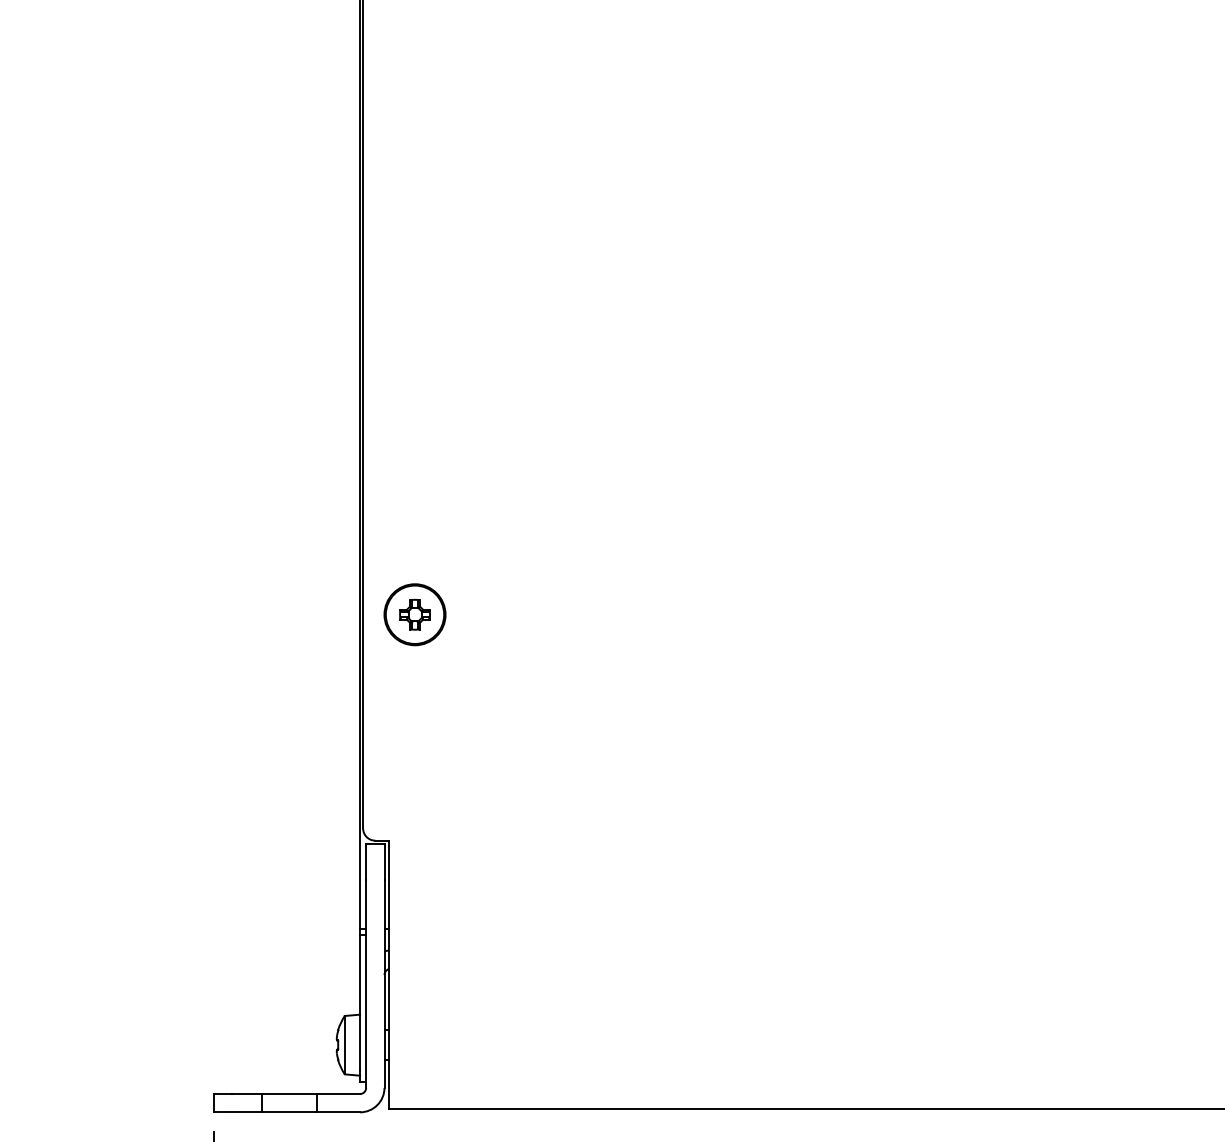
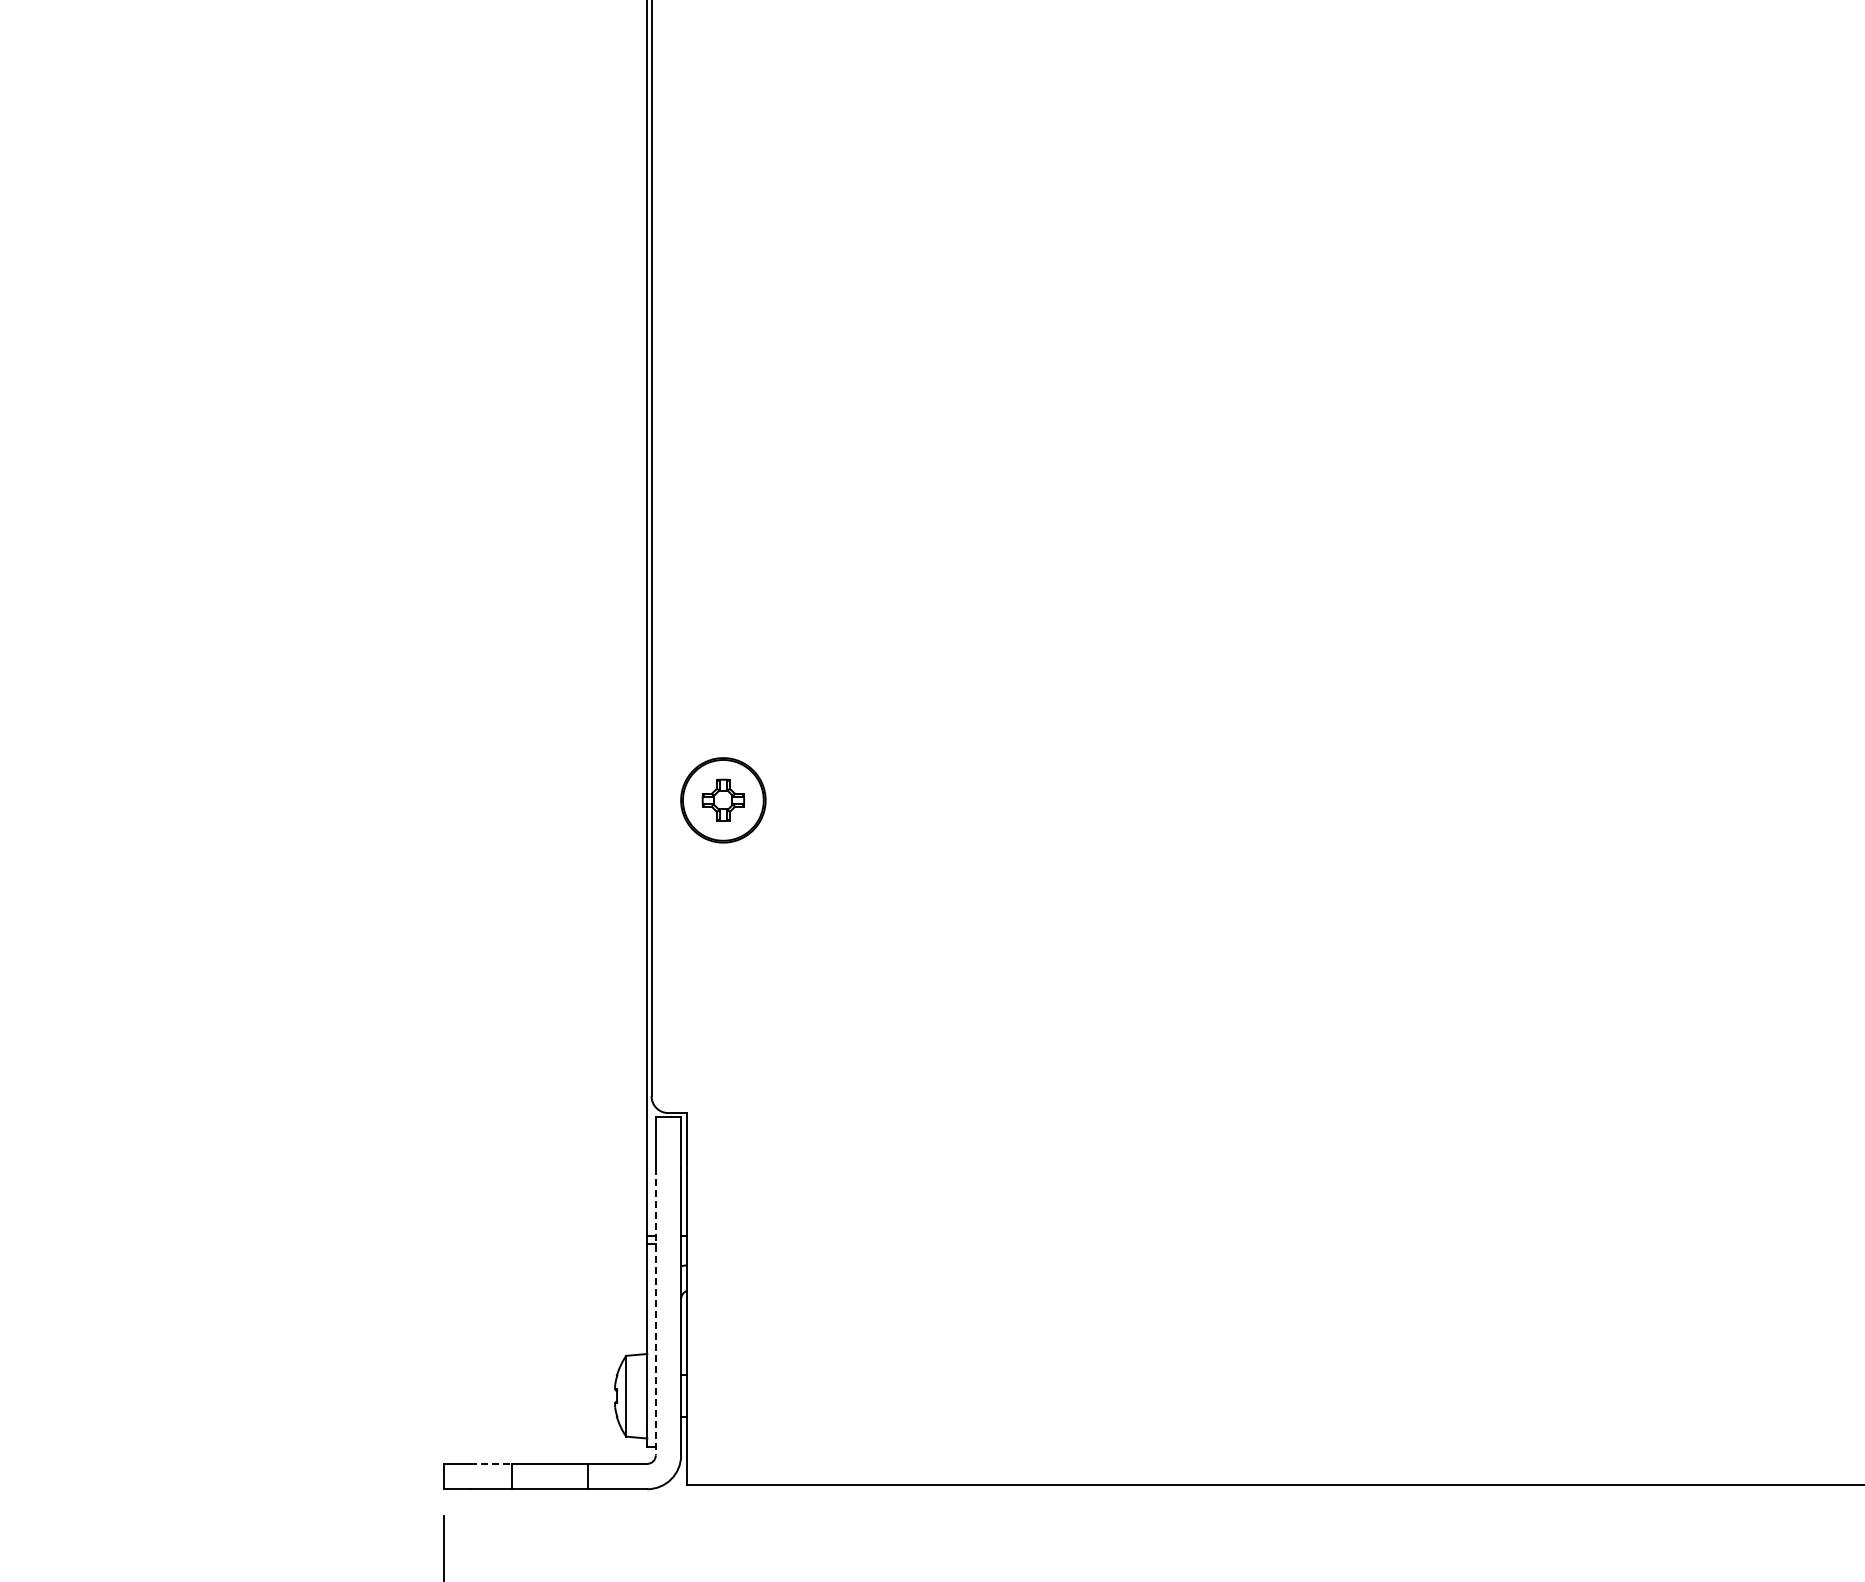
line: (365, 983) -> (655, 1311), solid -> dashed
line: (247, 1093) -> (491, 1463), solid -> dashed

